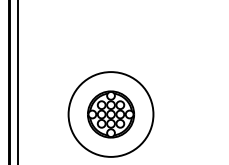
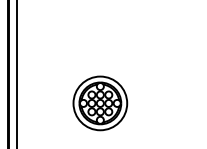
circle: (110, 114) -> (99, 103), size x0.7

